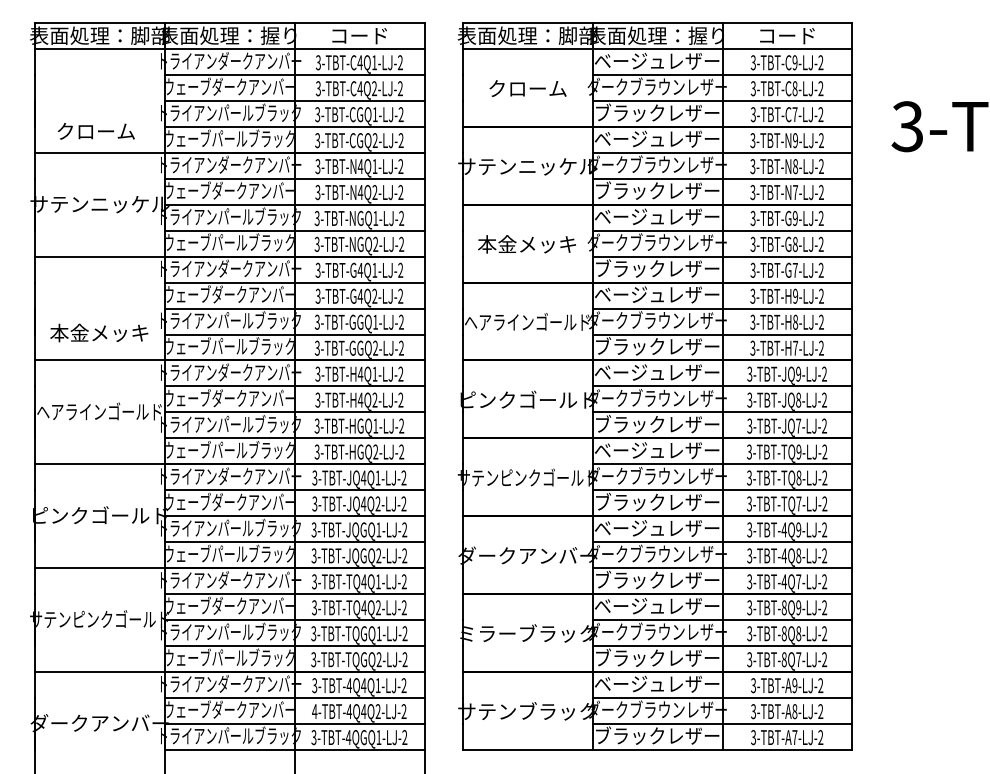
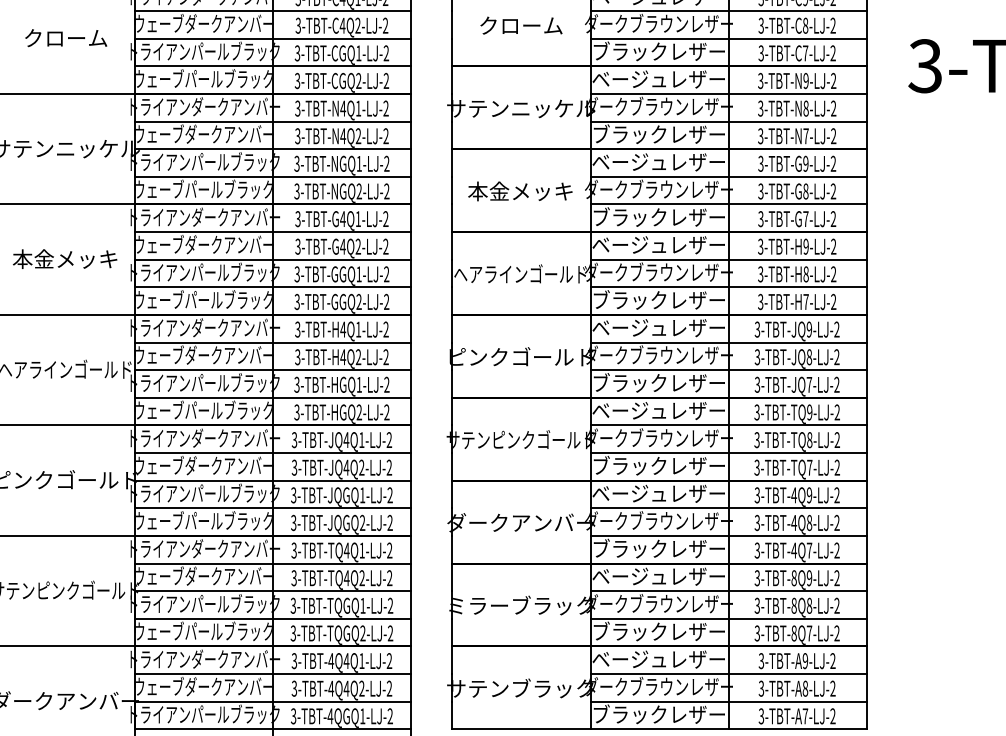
text: (95, 131) -> (65, 38), moved
text: (99, 332) -> (65, 258), moved
text: (314, 711) -> (294, 688), 4-TBT-4Q4Q2-LJ-2 -> 3-TBT-4Q4Q2-LJ-2

